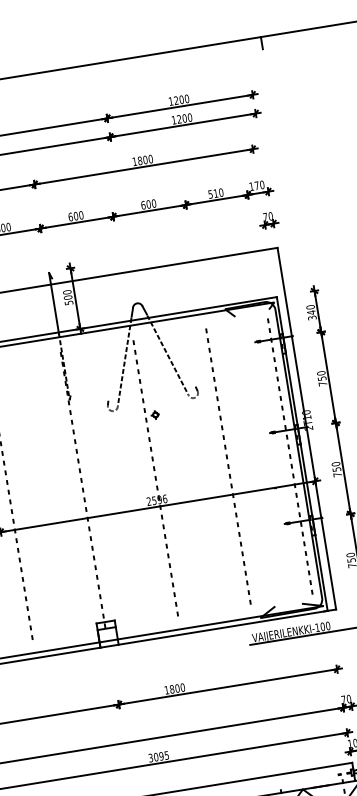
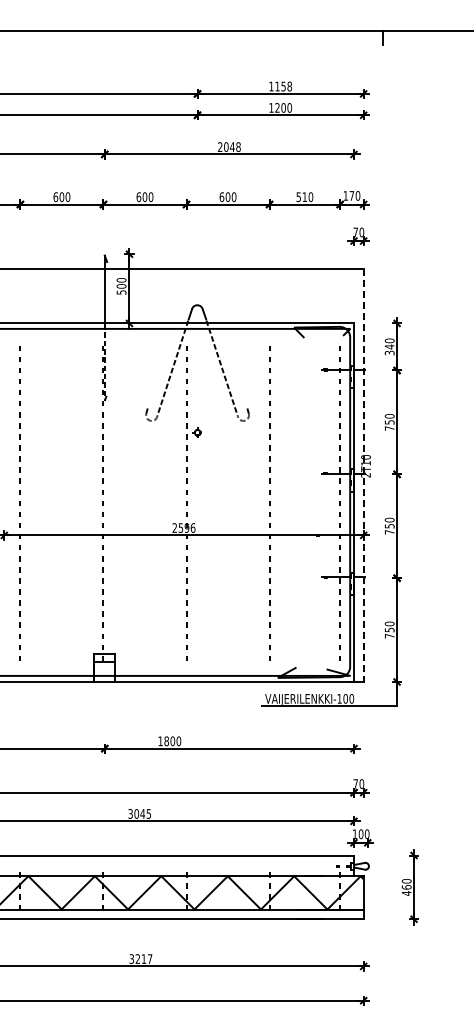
text: (181, 99) -> (283, 86), 1200 -> 1158
text: (142, 160) -> (229, 147), 1800 -> 2048
line: (306, 428) -> (363, 475), solid -> dashed
text: (161, 755) -> (142, 813), 3095 -> 3045

